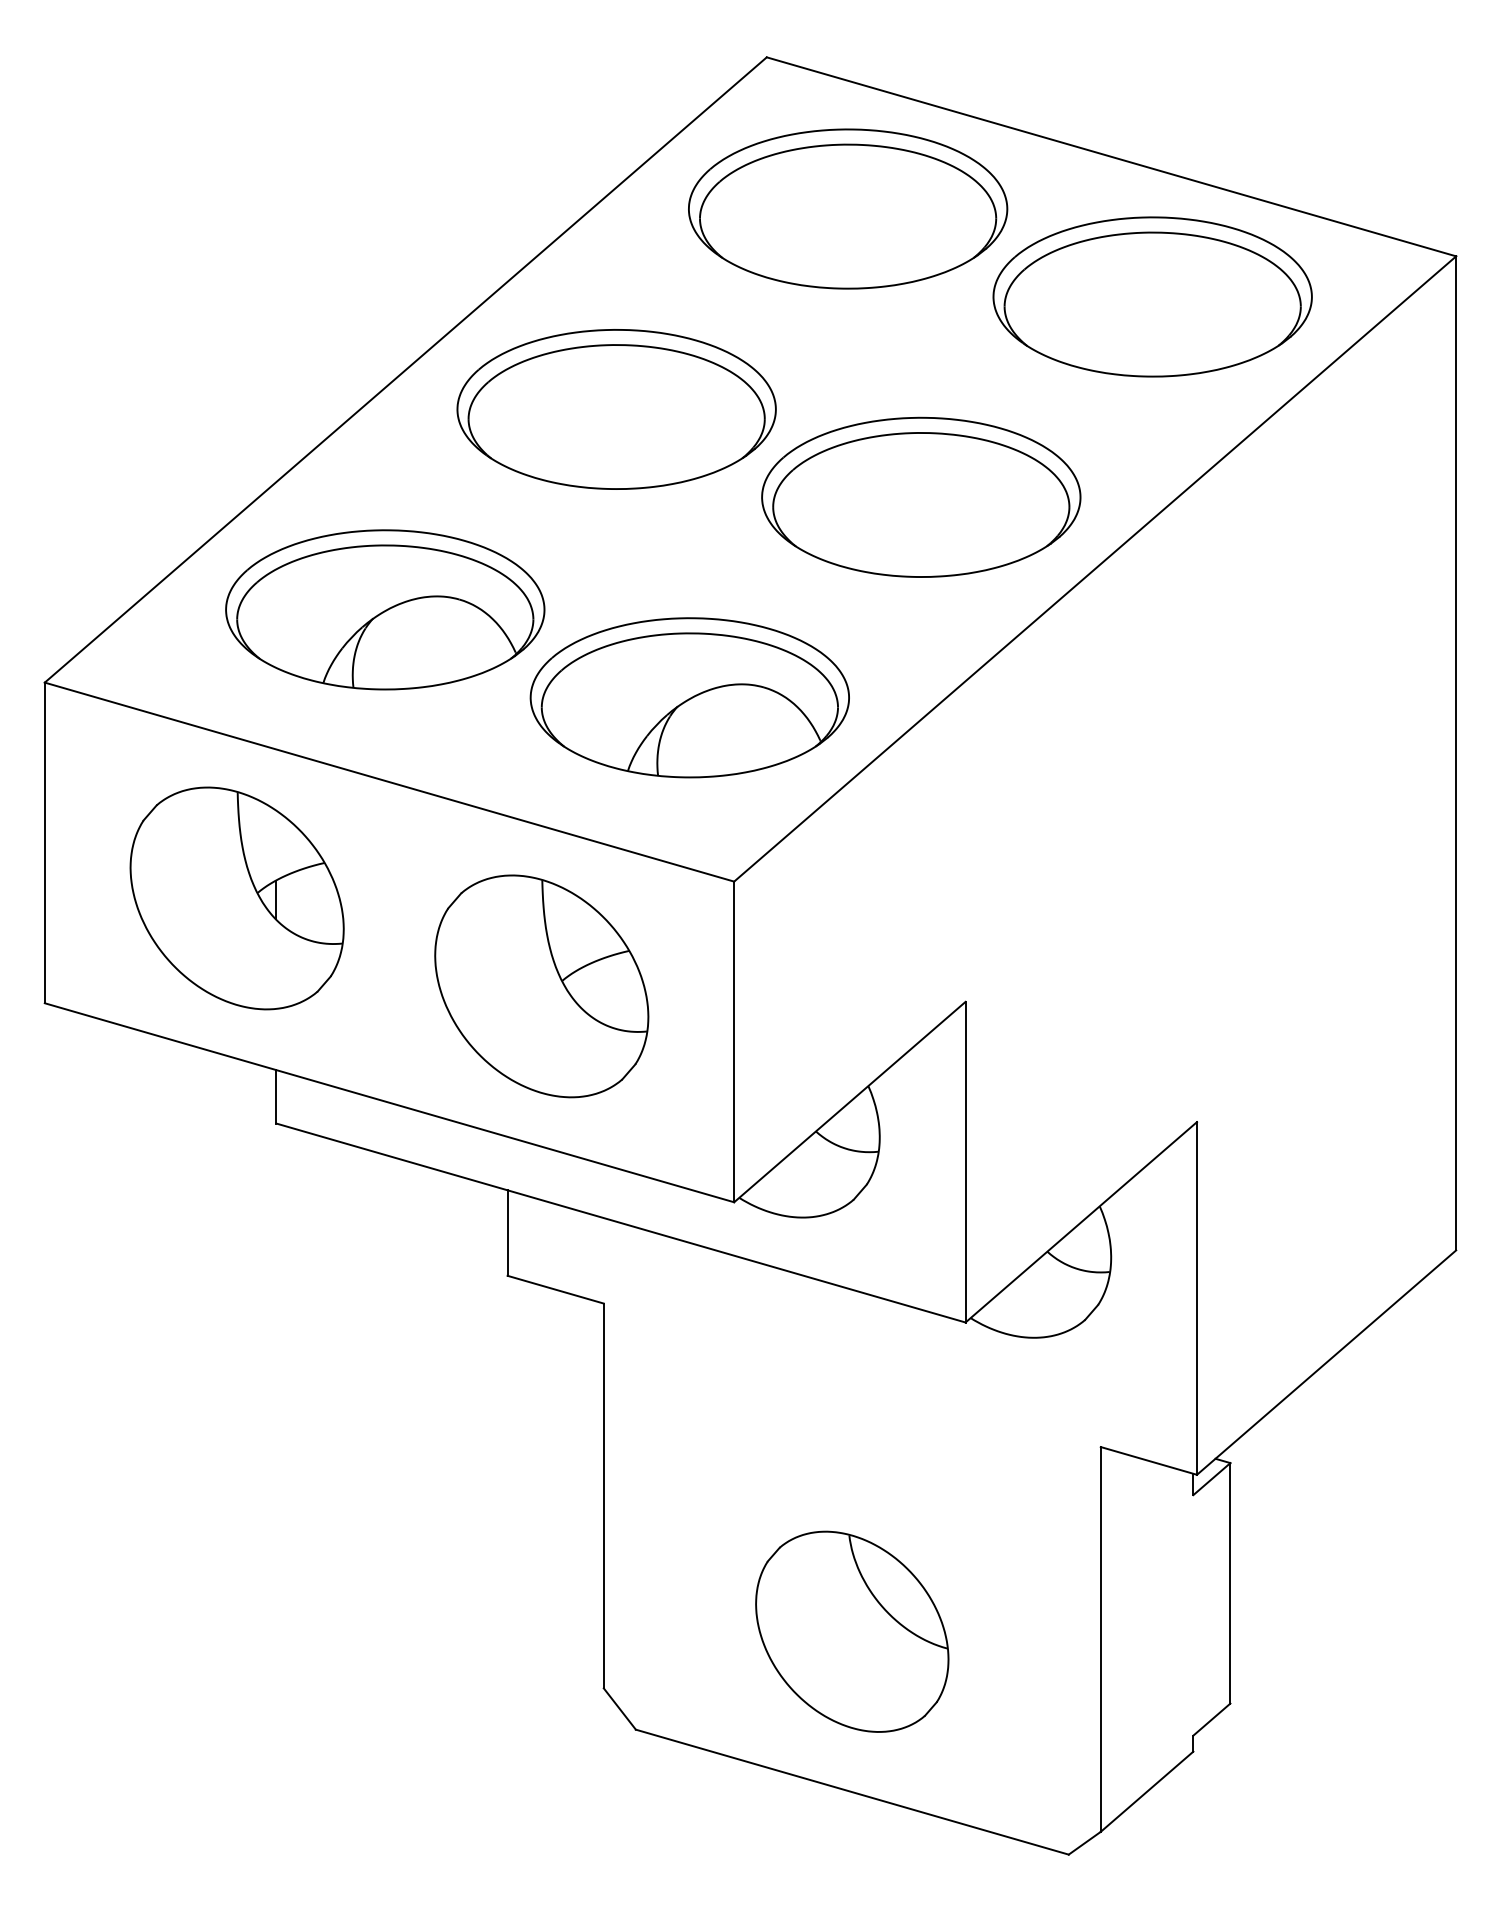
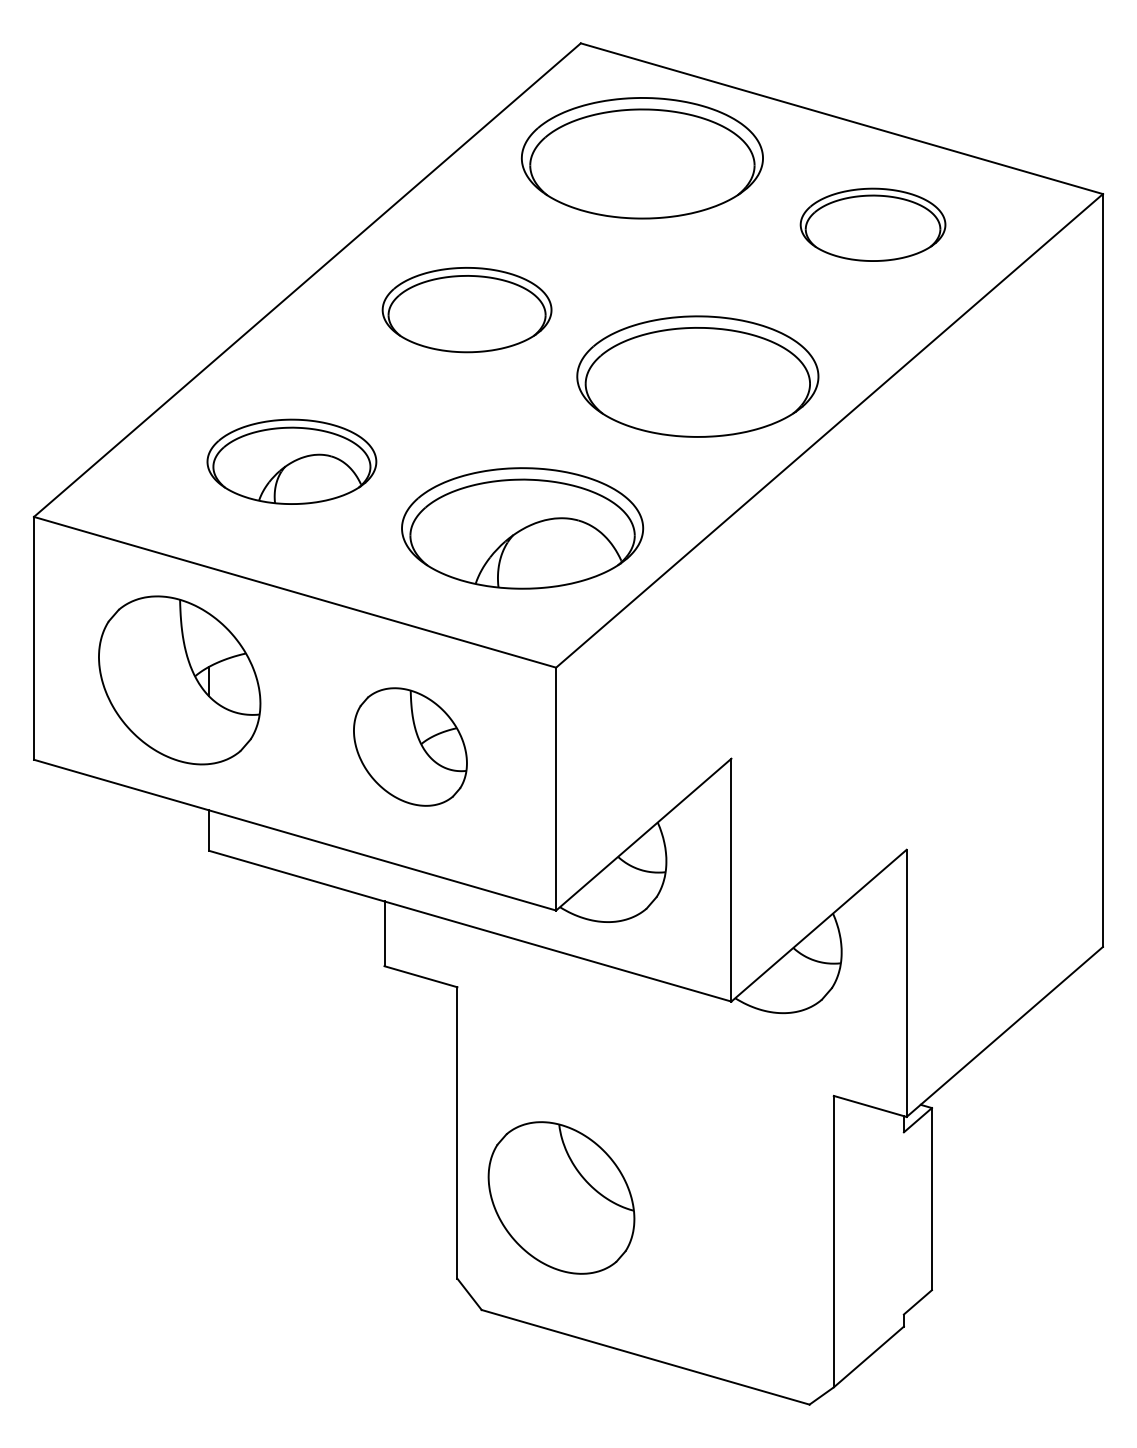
part: (1152, 296) -> (872, 224), size x0.6
part: (616, 409) -> (467, 310), size x0.7
part: (385, 609) -> (292, 461), size x0.7
part: (541, 986) -> (410, 747), size x0.7
part: (852, 1631) -> (561, 1197), moved

